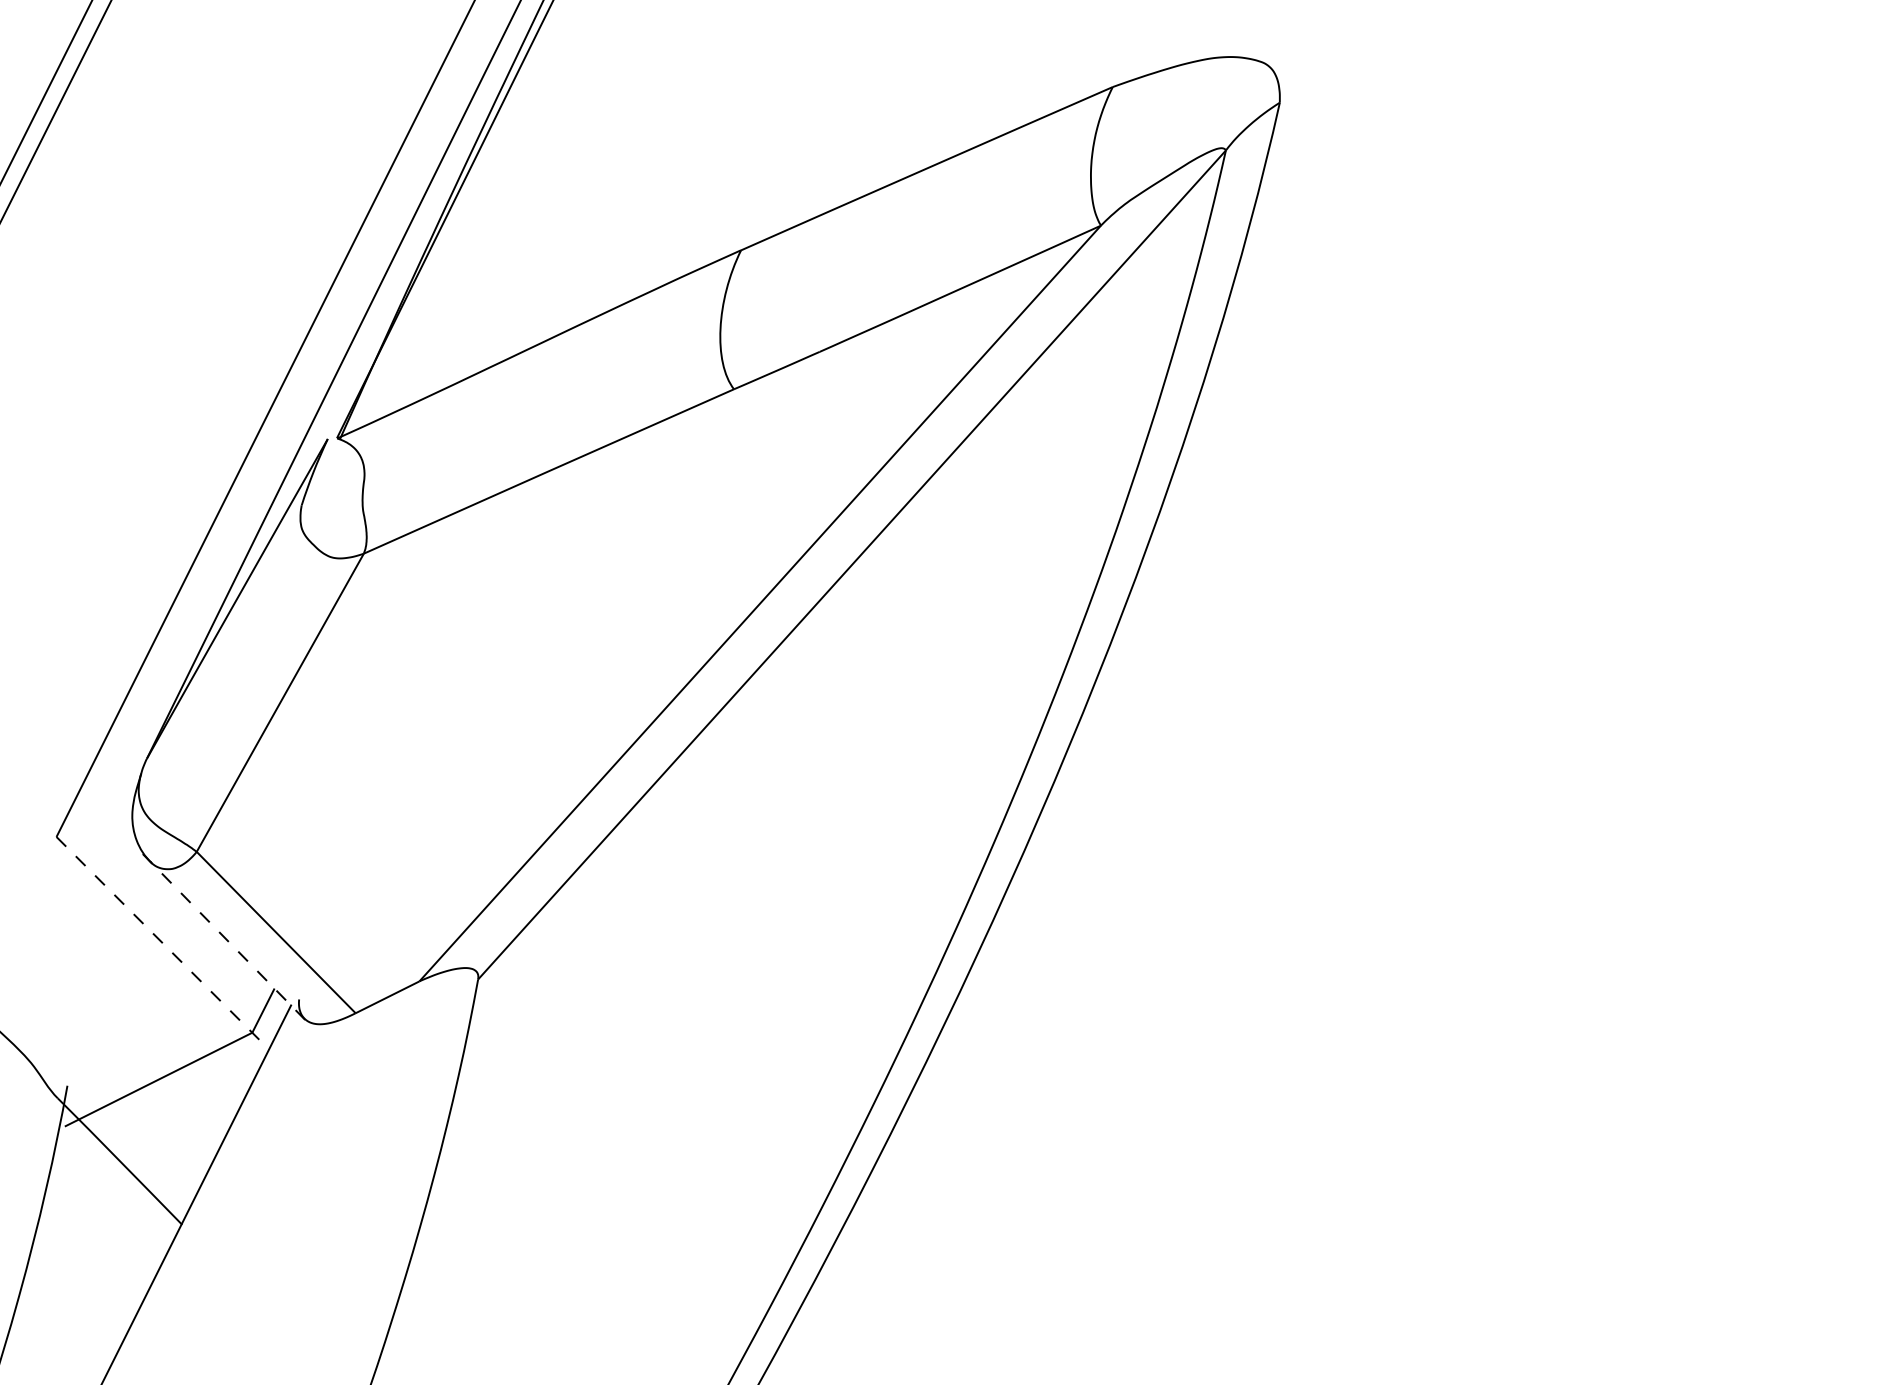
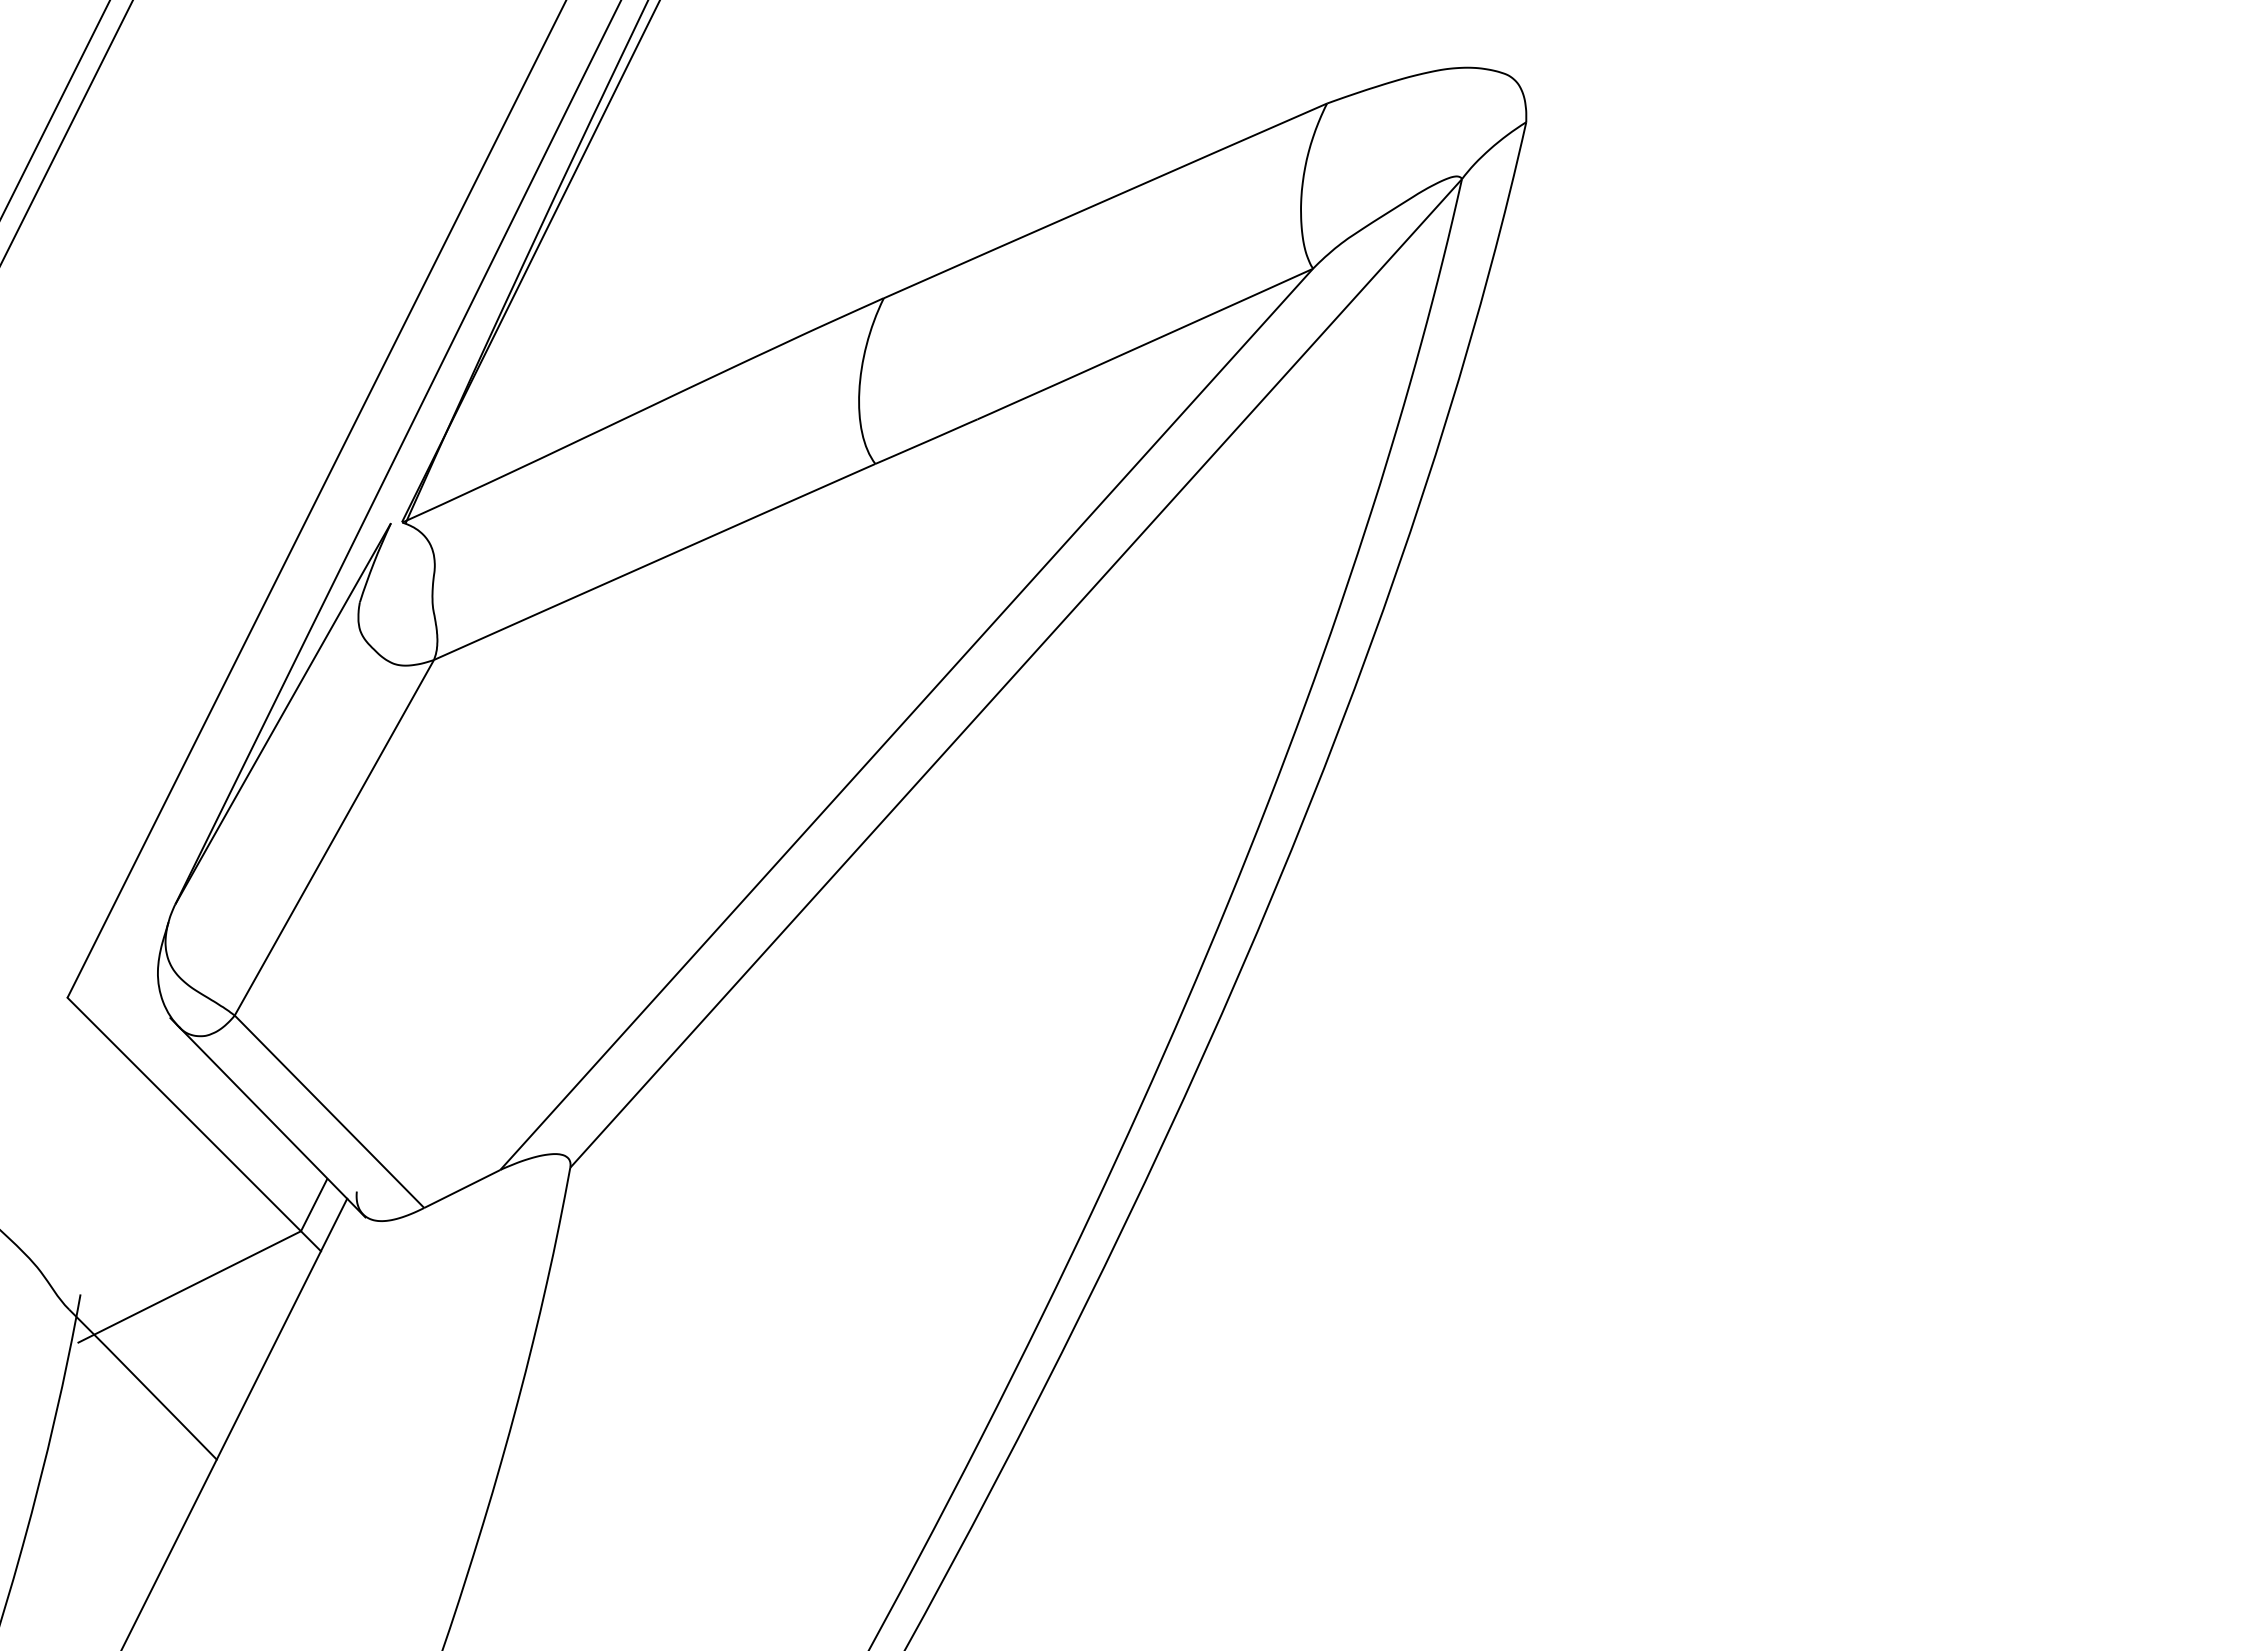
line: (225, 938) -> (268, 1118), dashed -> solid
line: (163, 943) -> (194, 1124), dashed -> solid

